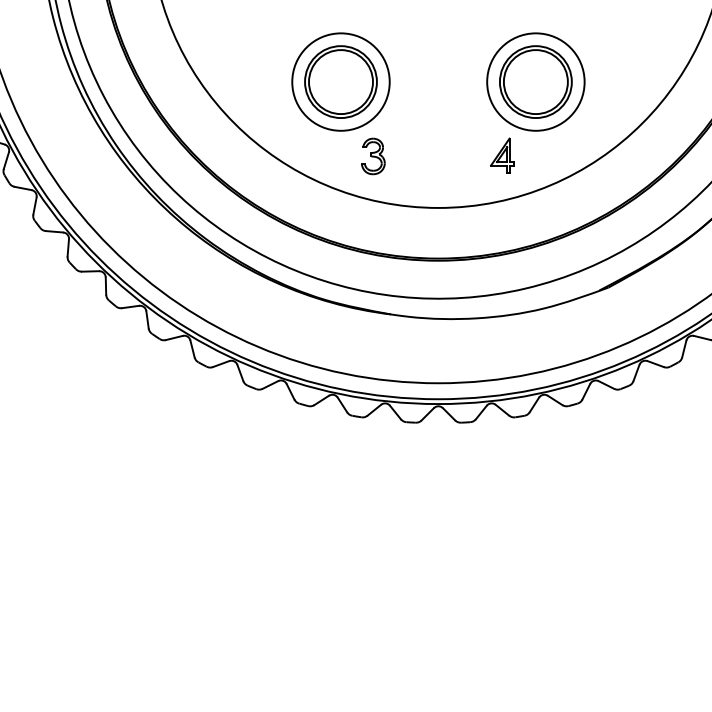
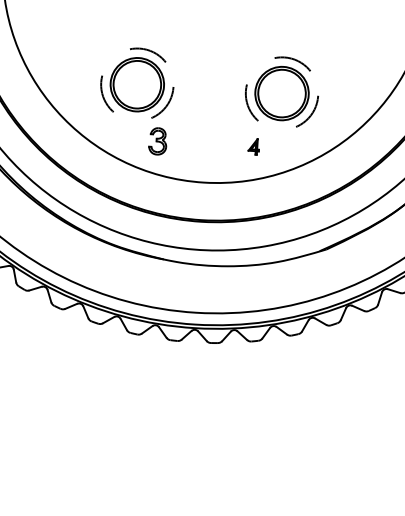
circle: (340, 81) -> (137, 84), solid -> dashed
circle: (535, 81) -> (281, 93), solid -> dashed
part: (502, 155) -> (253, 146), size x0.6

